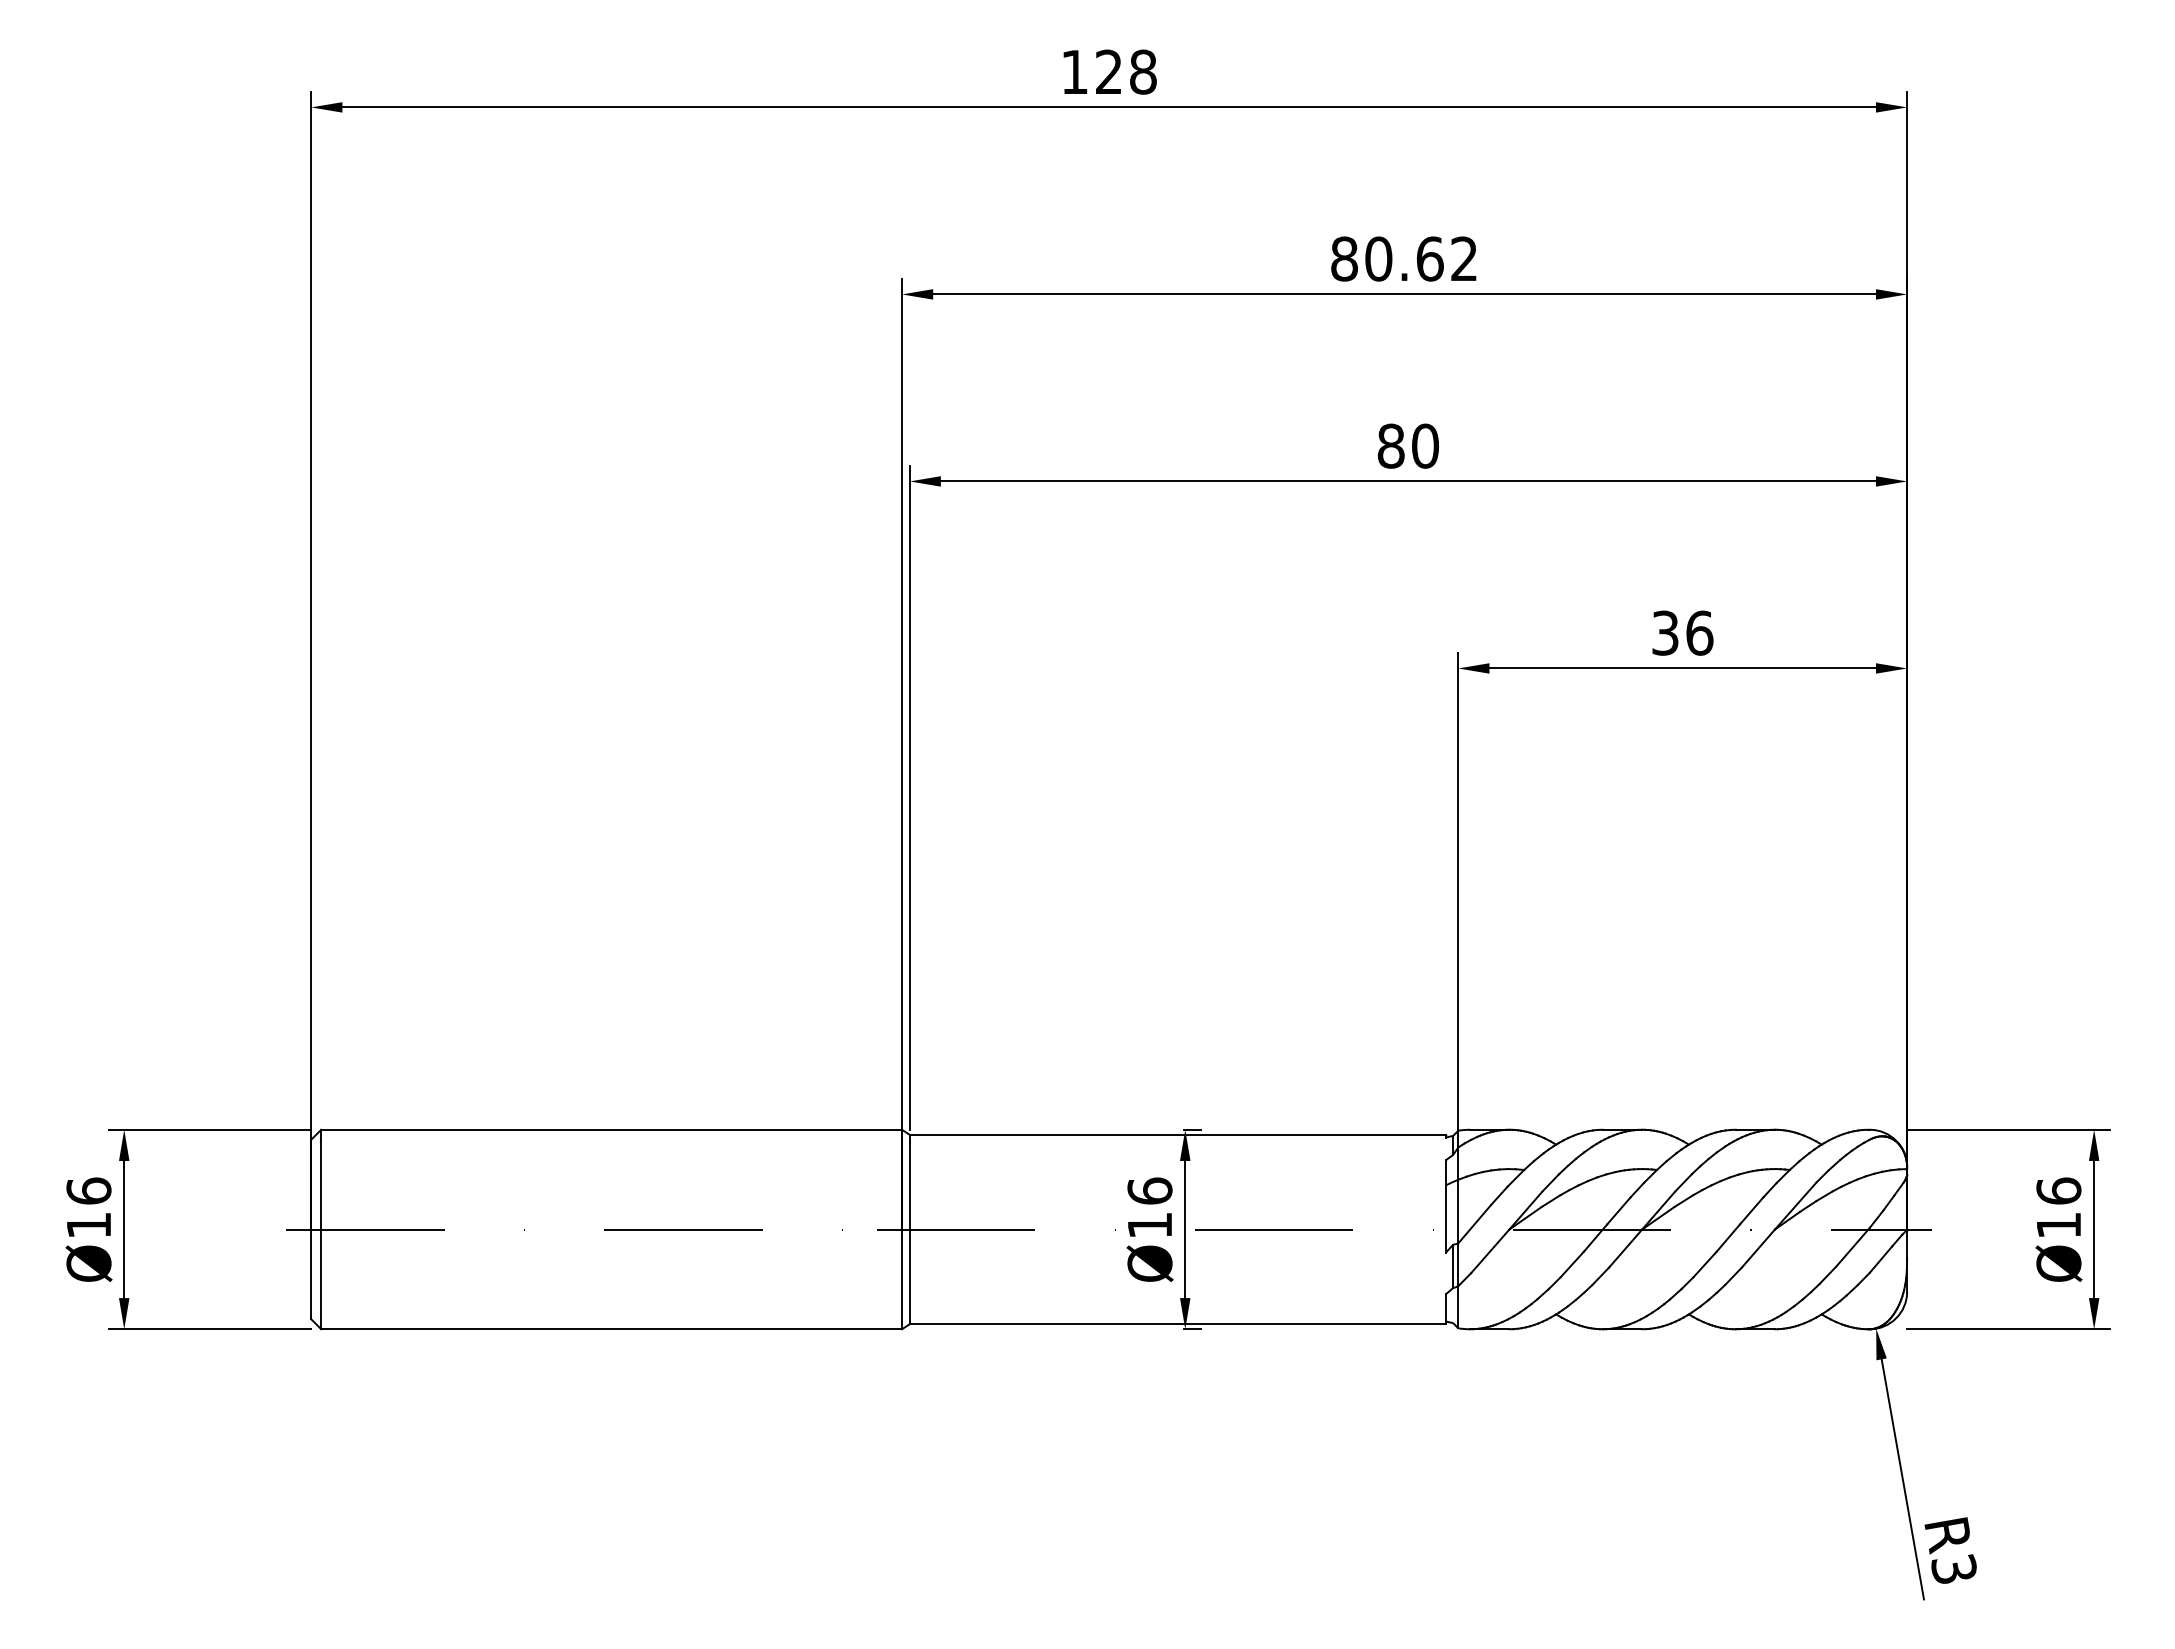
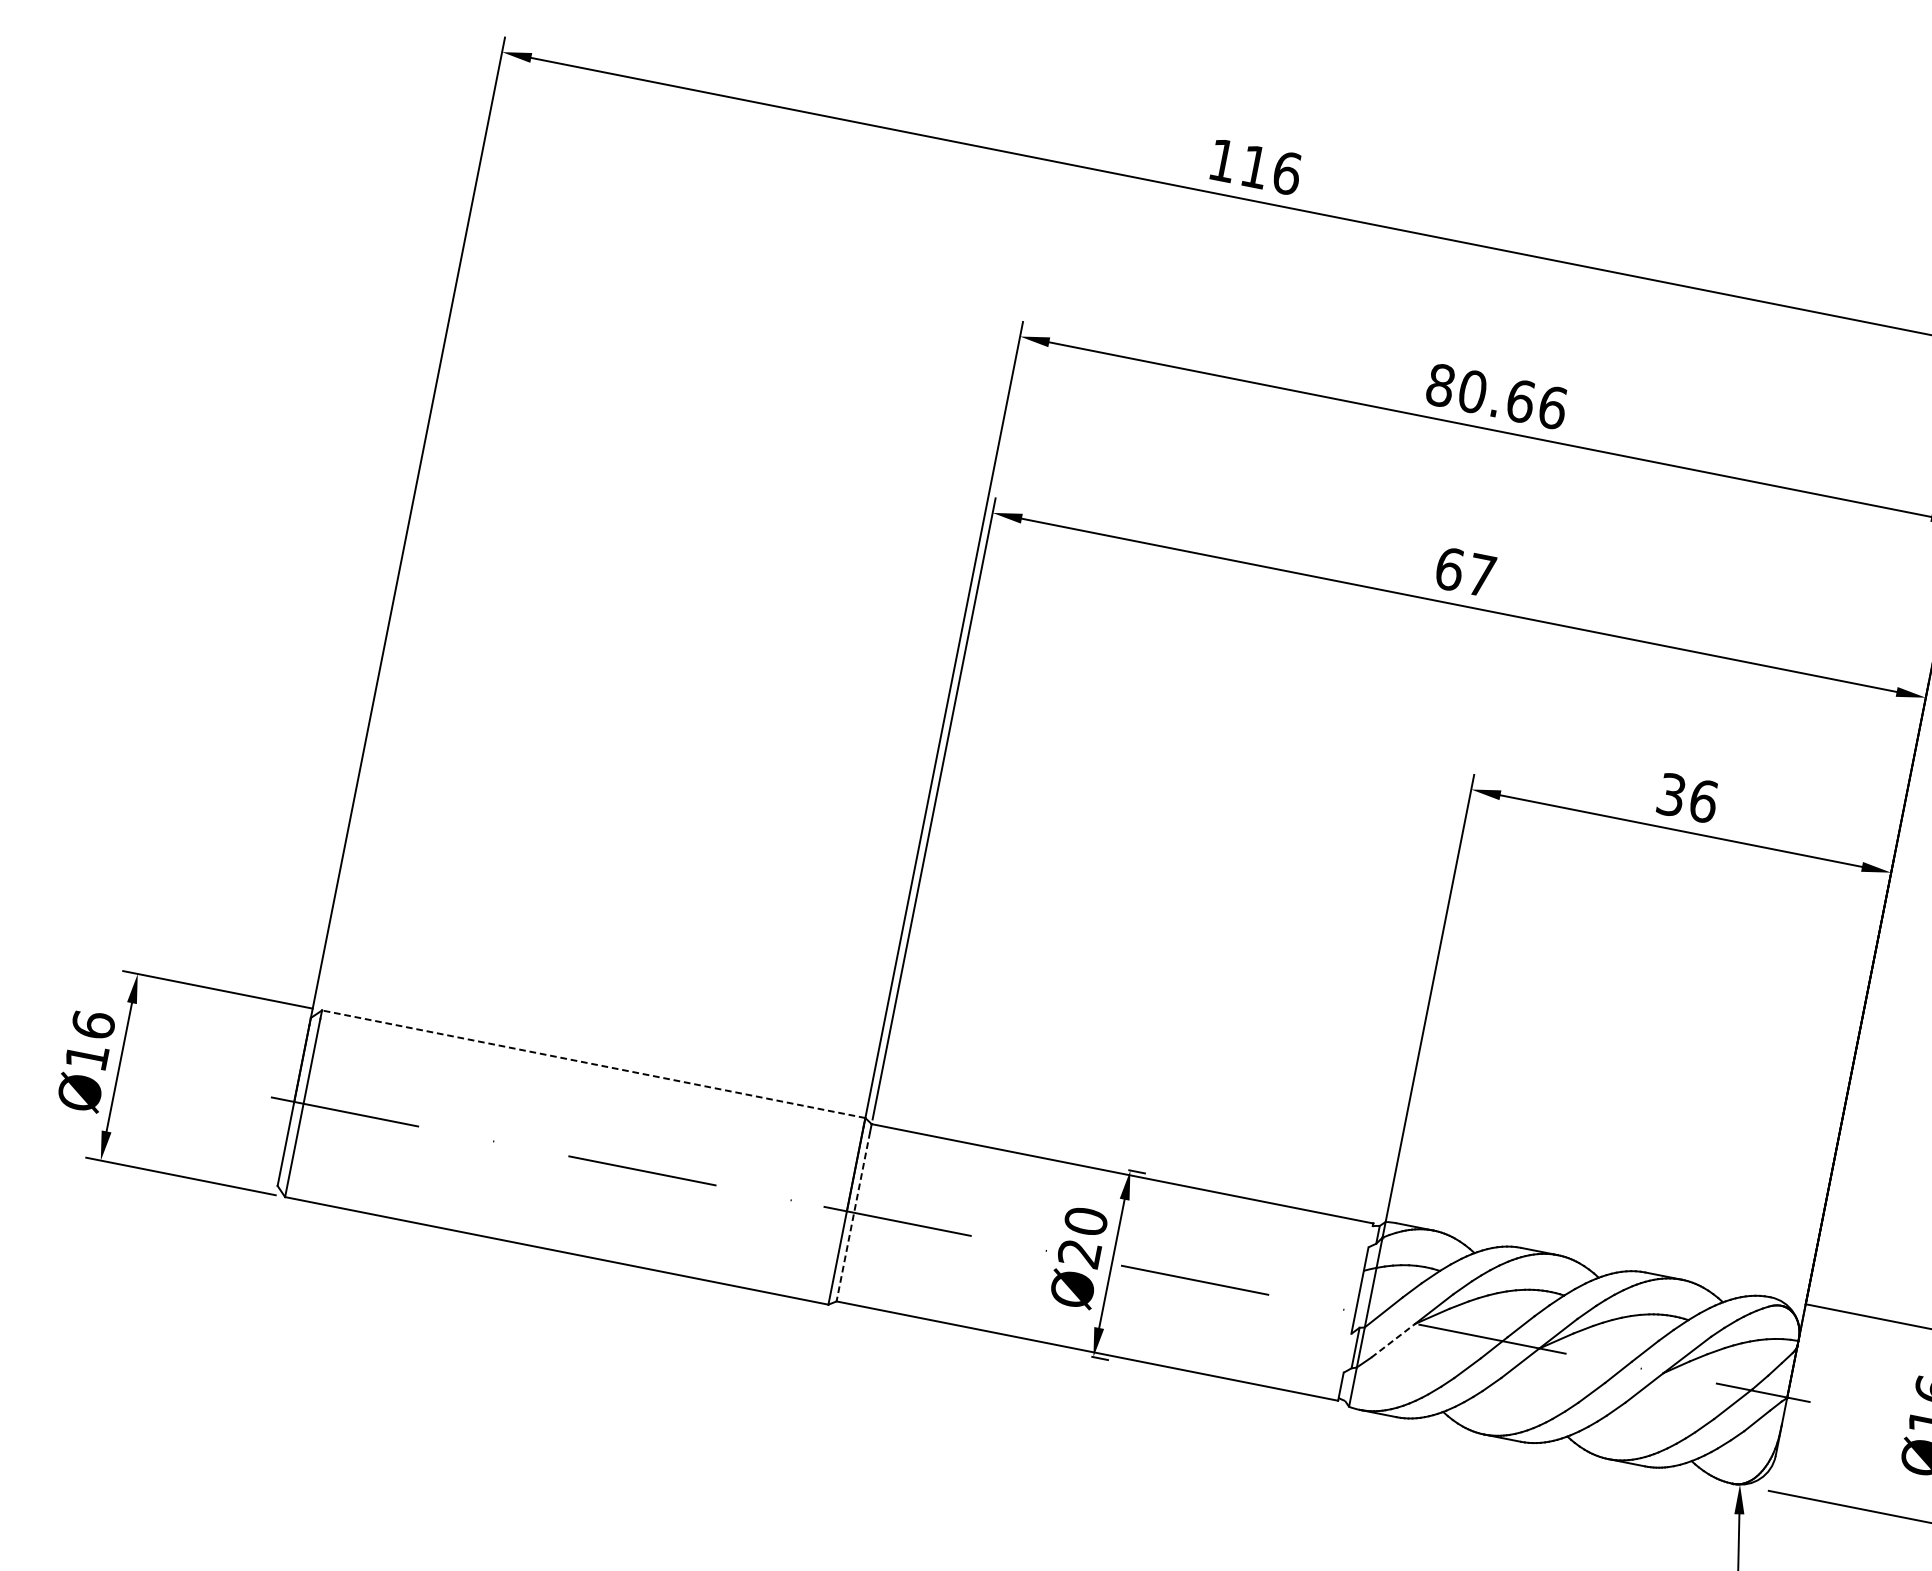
text: (1126, 71) -> (1271, 169), 128 -> 116
text: (1464, 258) -> (1553, 407), 80.62 -> 80.66
text: (1408, 445) -> (1466, 571), 80 -> 67
line: (611, 1129) -> (593, 1063), solid -> dashed
text: (1149, 1207) -> (1082, 1236), Ø16 -> Ø20
line: (909, 1233) -> (853, 1216), solid -> dashed
line: (1490, 1251) -> (1393, 1340), solid -> dashed

